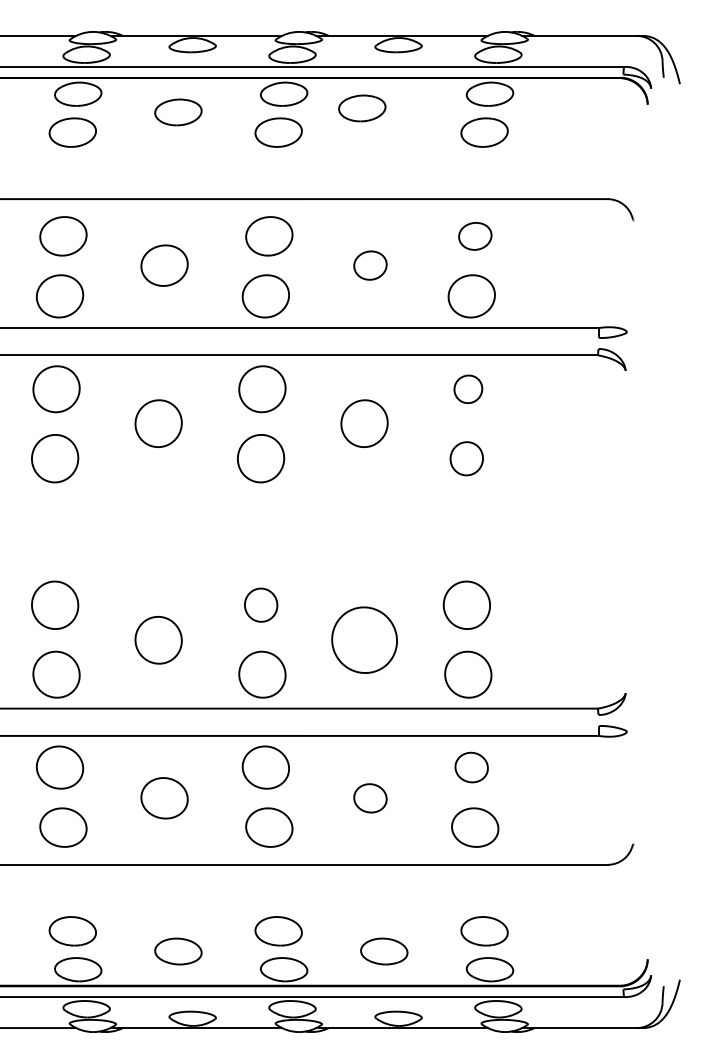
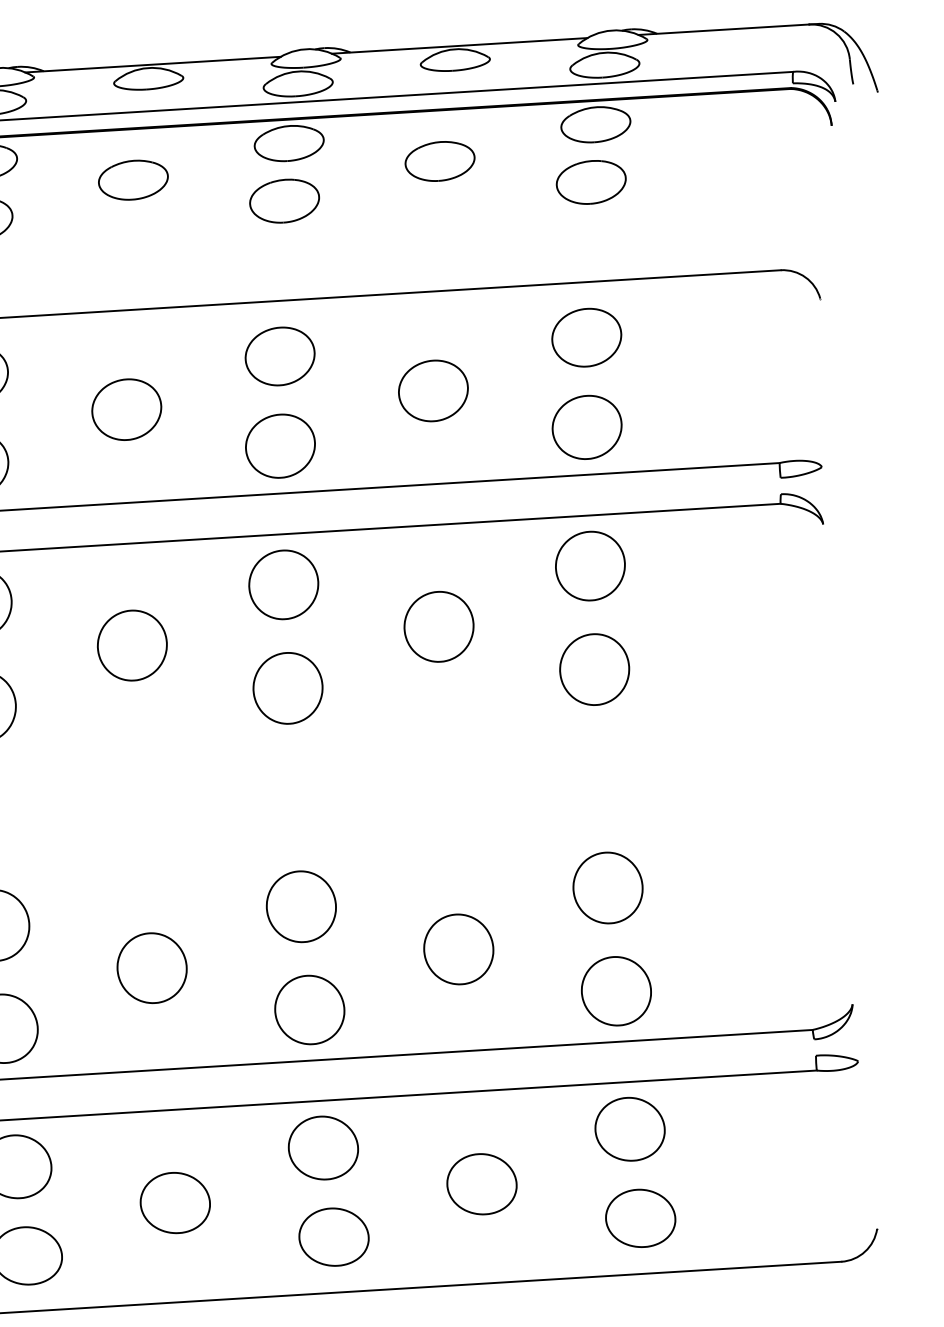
part: (362, 108) -> (440, 161), moved
part: (475, 236) -> (587, 337), size x1.43
part: (370, 265) -> (433, 390), size x1.43
part: (468, 389) -> (590, 566), size x1.67
part: (466, 458) -> (594, 669), size x1.43
part: (261, 604) -> (302, 905), size x1.43
part: (364, 640) -> (458, 949), size x0.71
part: (471, 767) -> (629, 1129), size x1.43
part: (370, 798) -> (482, 1184), size x1.43

